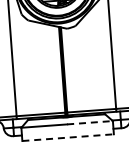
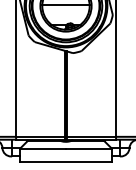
line: (89, 122) -> (88, 148), dashed -> solid
line: (67, 138) -> (65, 162), dashed -> solid

